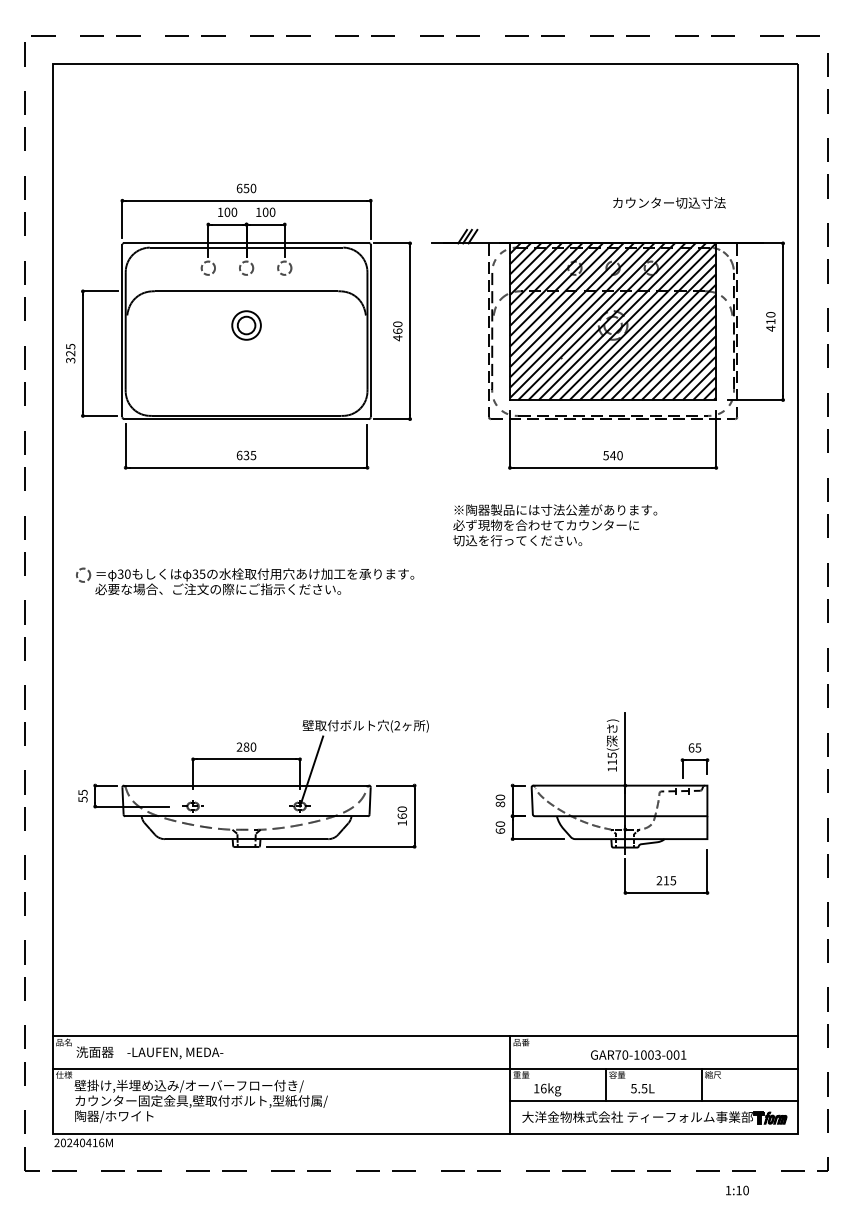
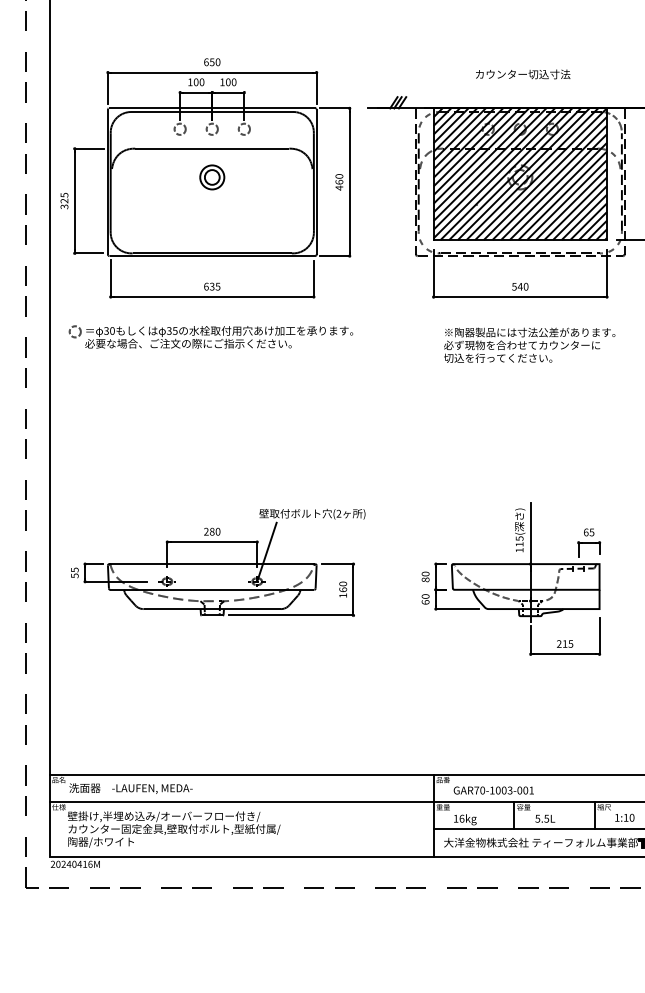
text: (669, 202) -> (523, 74), moved
text: (555, 525) -> (529, 345), moved
part: (245, 581) -> (211, 337), moved
text: (638, 1054) -> (493, 790), moved
text: (737, 1190) -> (624, 817), moved

